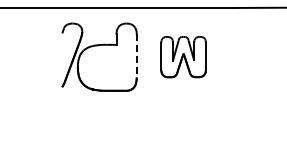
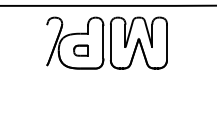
line: (136, 56) -> (103, 42), dashed -> solid
part: (183, 56) -> (138, 42), size x1.67
part: (107, 66) -> (81, 50), added

